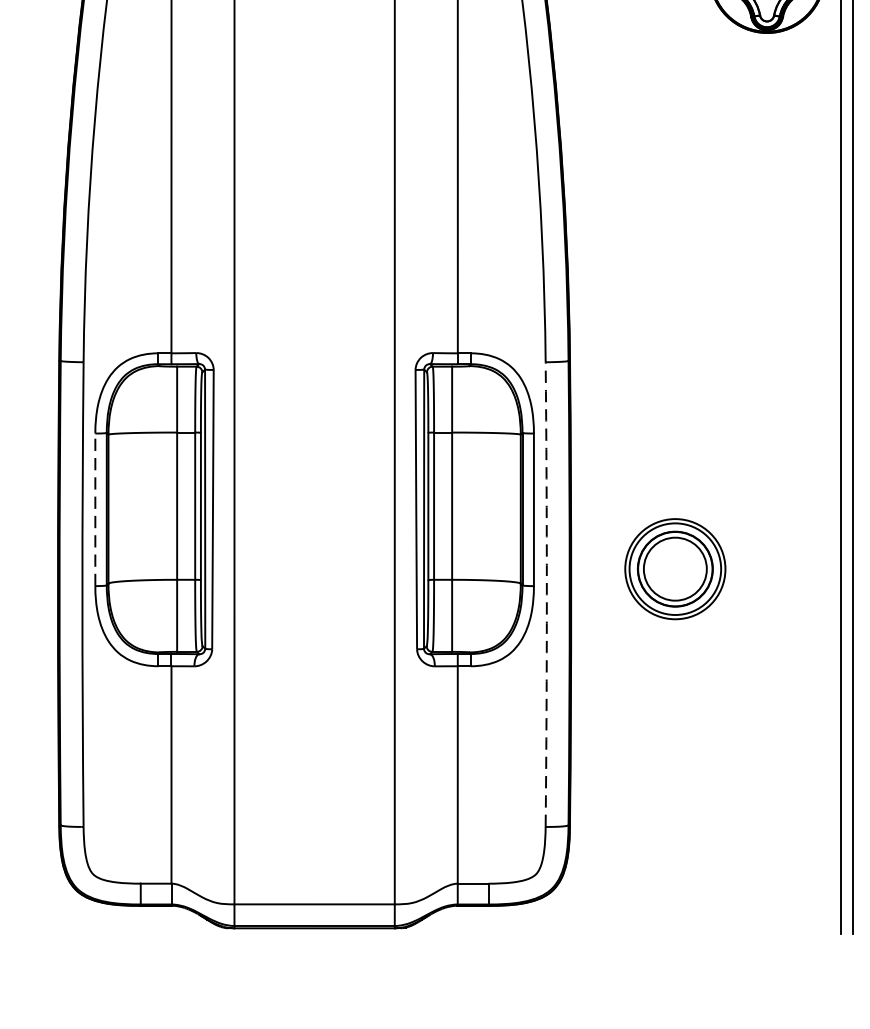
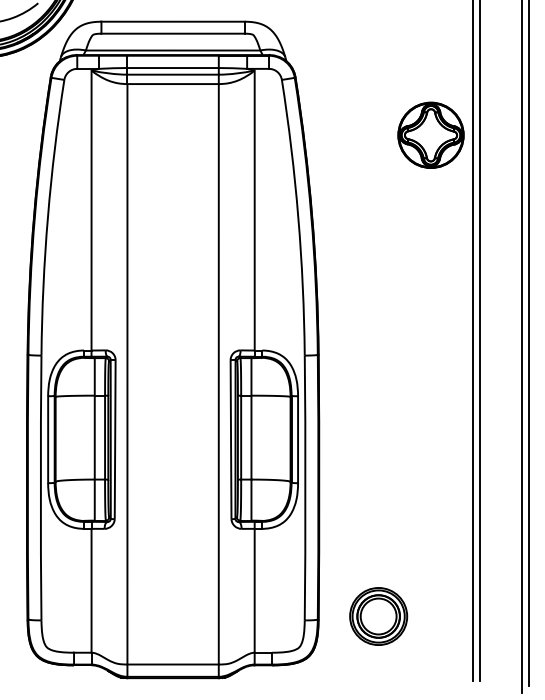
line: (95, 509) -> (48, 439), dashed -> solid
part: (675, 569) -> (378, 616), moved
arc: (546, 595) -> (305, 488), dashed -> solid

